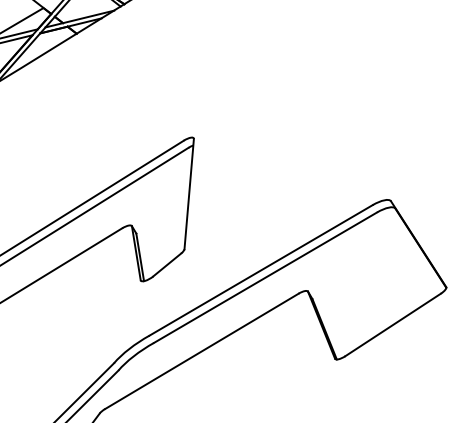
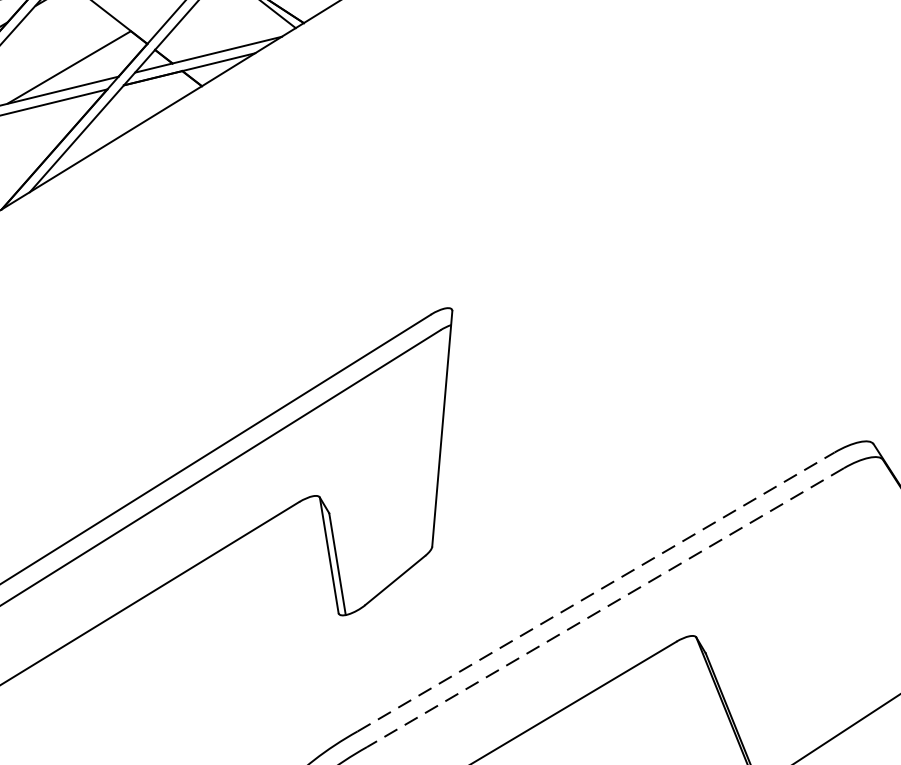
line: (261, 270) -> (596, 592), solid -> dashed
line: (265, 277) -> (605, 607), solid -> dashed

